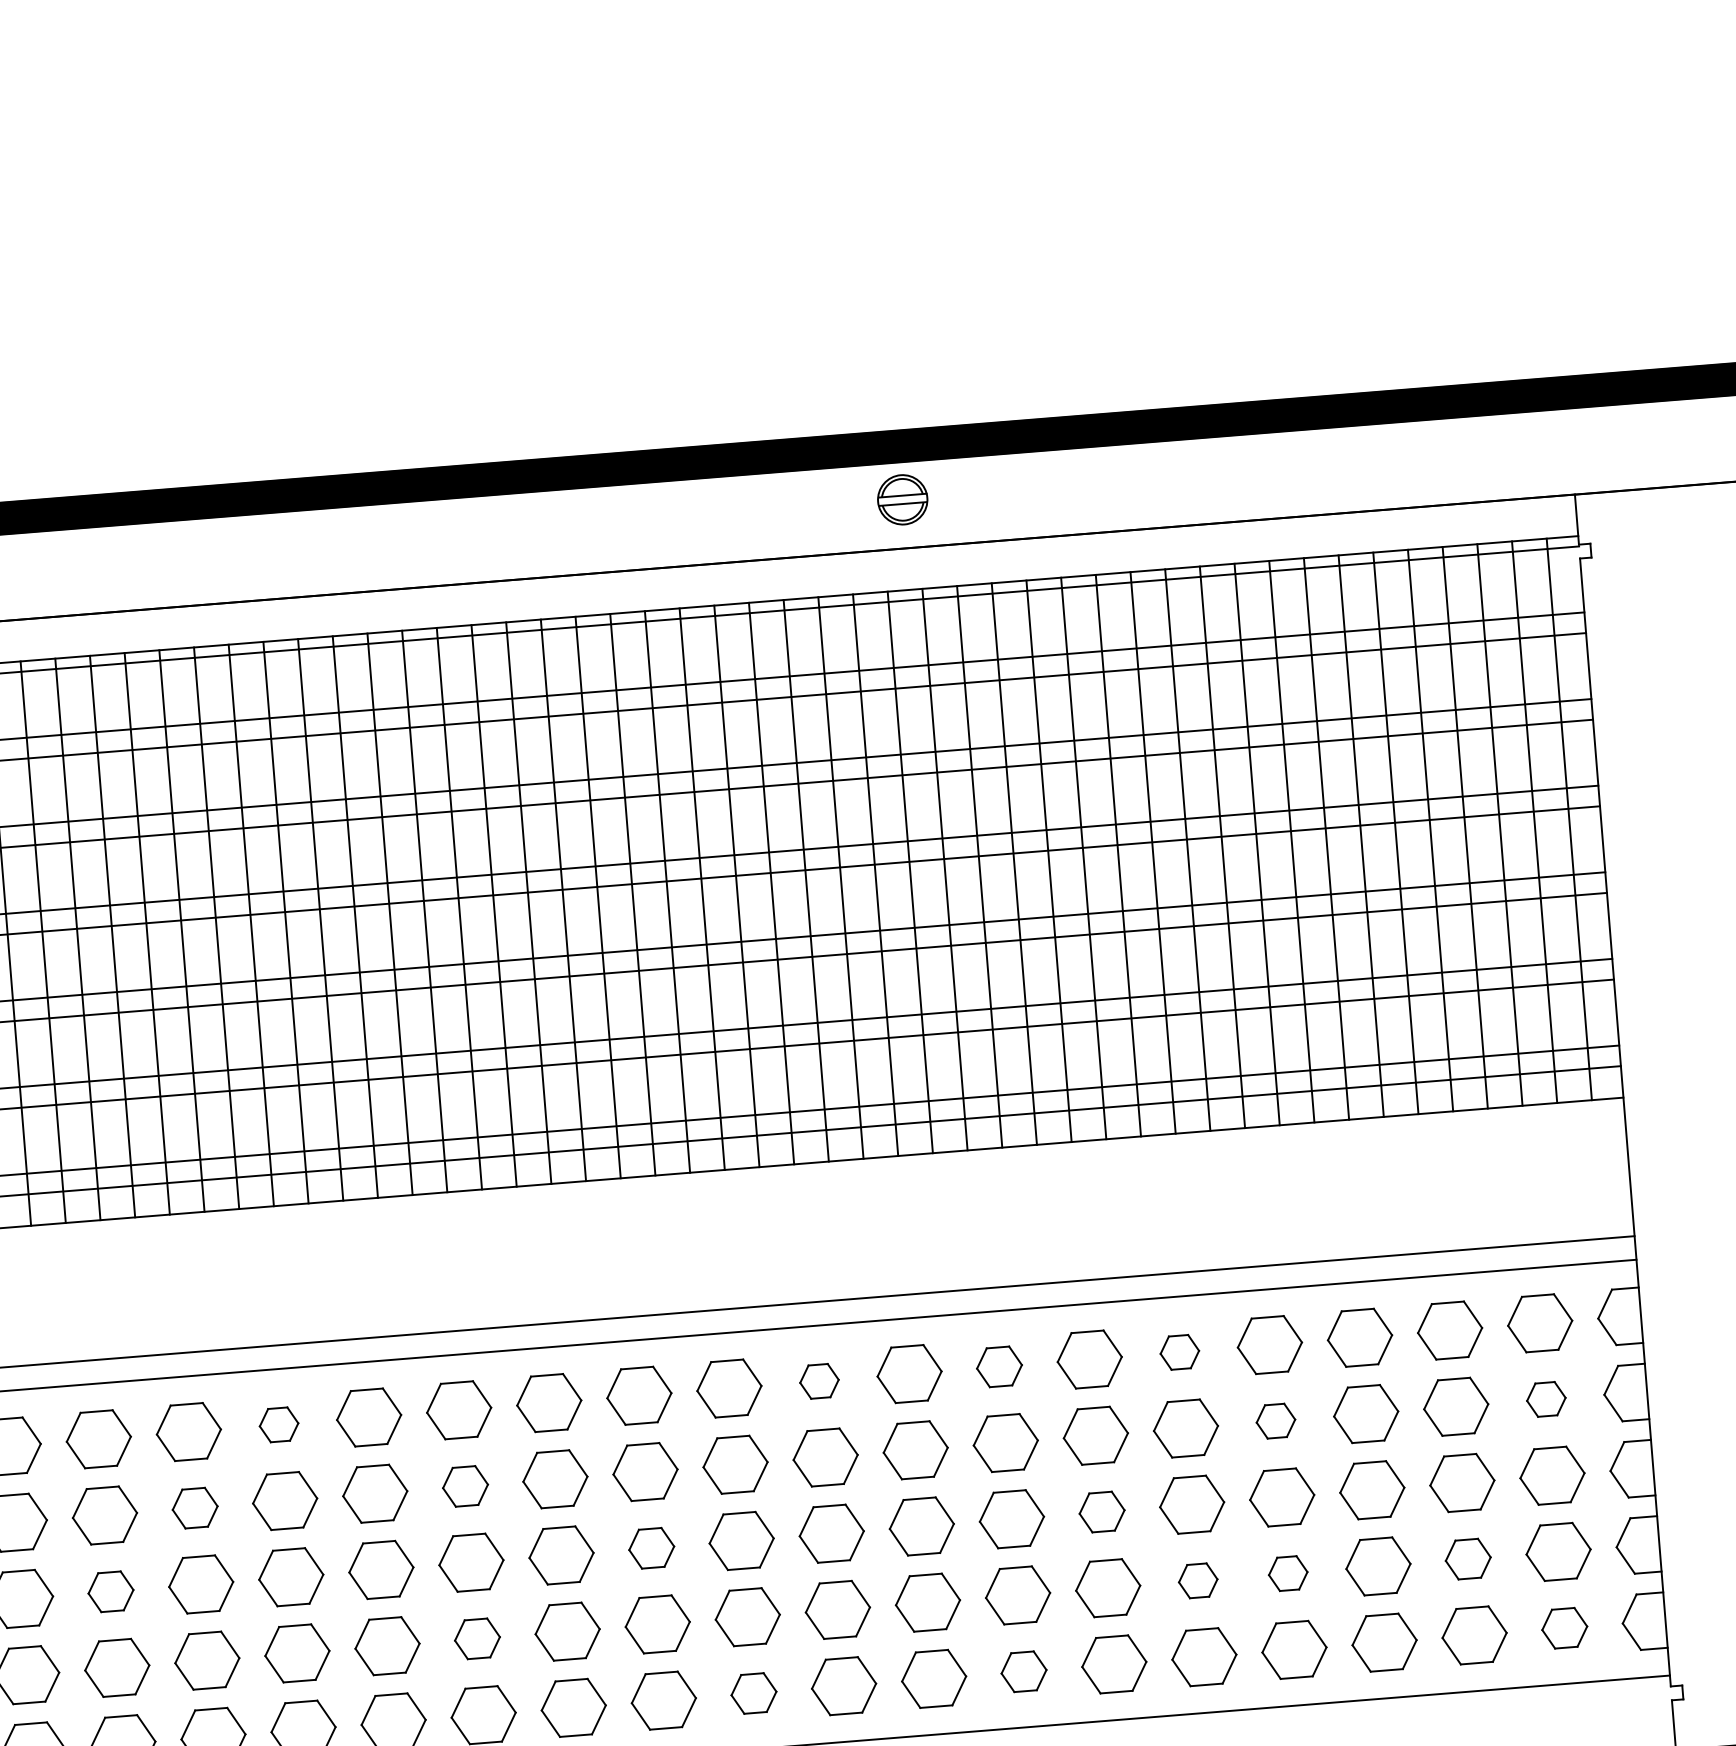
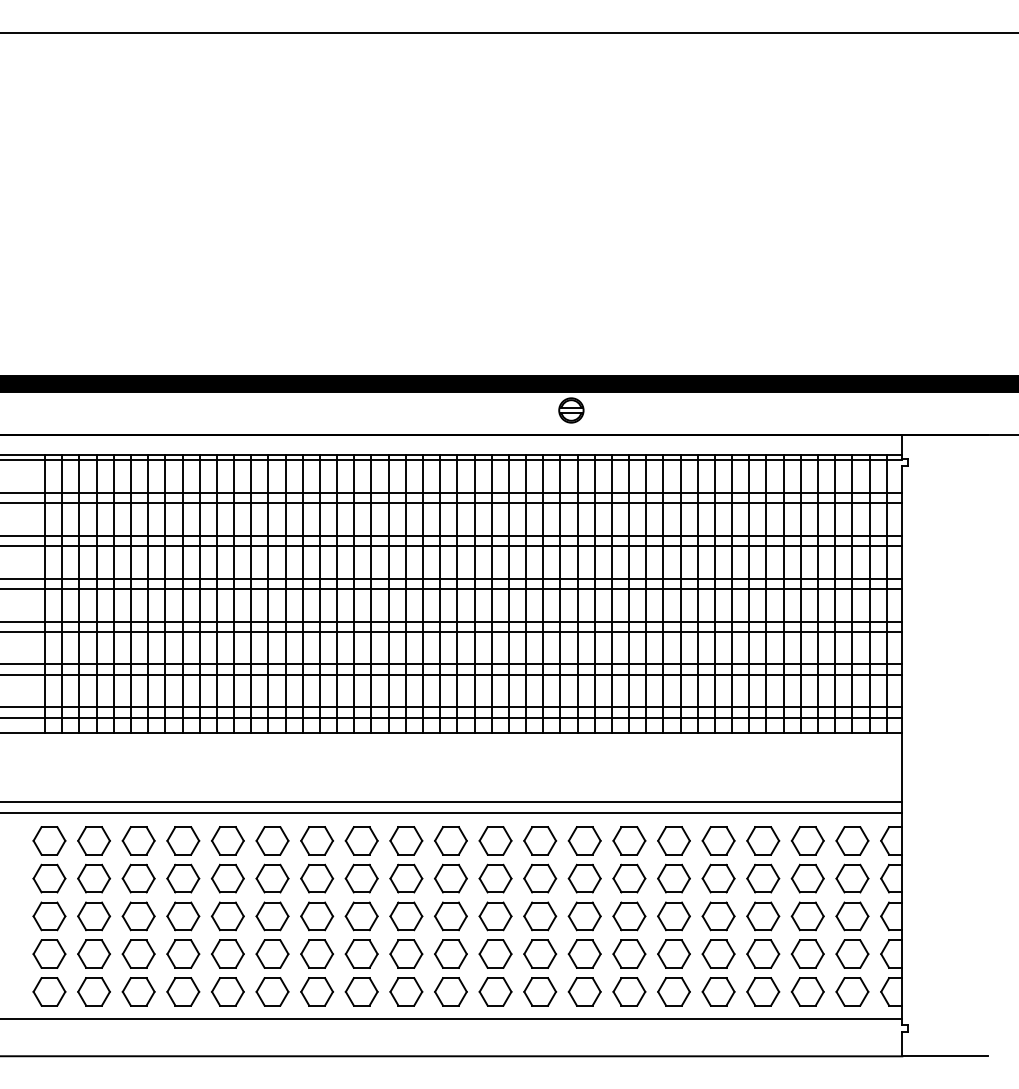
part: (1178, 1351) -> (673, 840), size x1.67
part: (999, 1366) -> (584, 840), size x1.43
part: (819, 1380) -> (495, 840), size x1.67
part: (1546, 1399) -> (852, 878), size x1.67
part: (1275, 1421) -> (718, 878), size x1.67
part: (278, 1424) -> (227, 840), size x1.67
part: (466, 1486) -> (317, 878), size x1.43
part: (195, 1507) -> (183, 878), size x1.43
part: (1102, 1512) -> (629, 916), size x1.43
part: (651, 1548) -> (406, 916), size x1.43
part: (1467, 1558) -> (807, 953), size x1.43
part: (1288, 1572) -> (718, 953), size x1.67
part: (1197, 1579) -> (673, 953), size x1.67
part: (110, 1591) -> (138, 916), size x1.43
part: (1564, 1627) -> (852, 991), size x1.43
part: (476, 1637) -> (316, 953), size x1.43
part: (1023, 1670) -> (584, 991), size x1.43
part: (752, 1692) -> (450, 991), size x1.43

